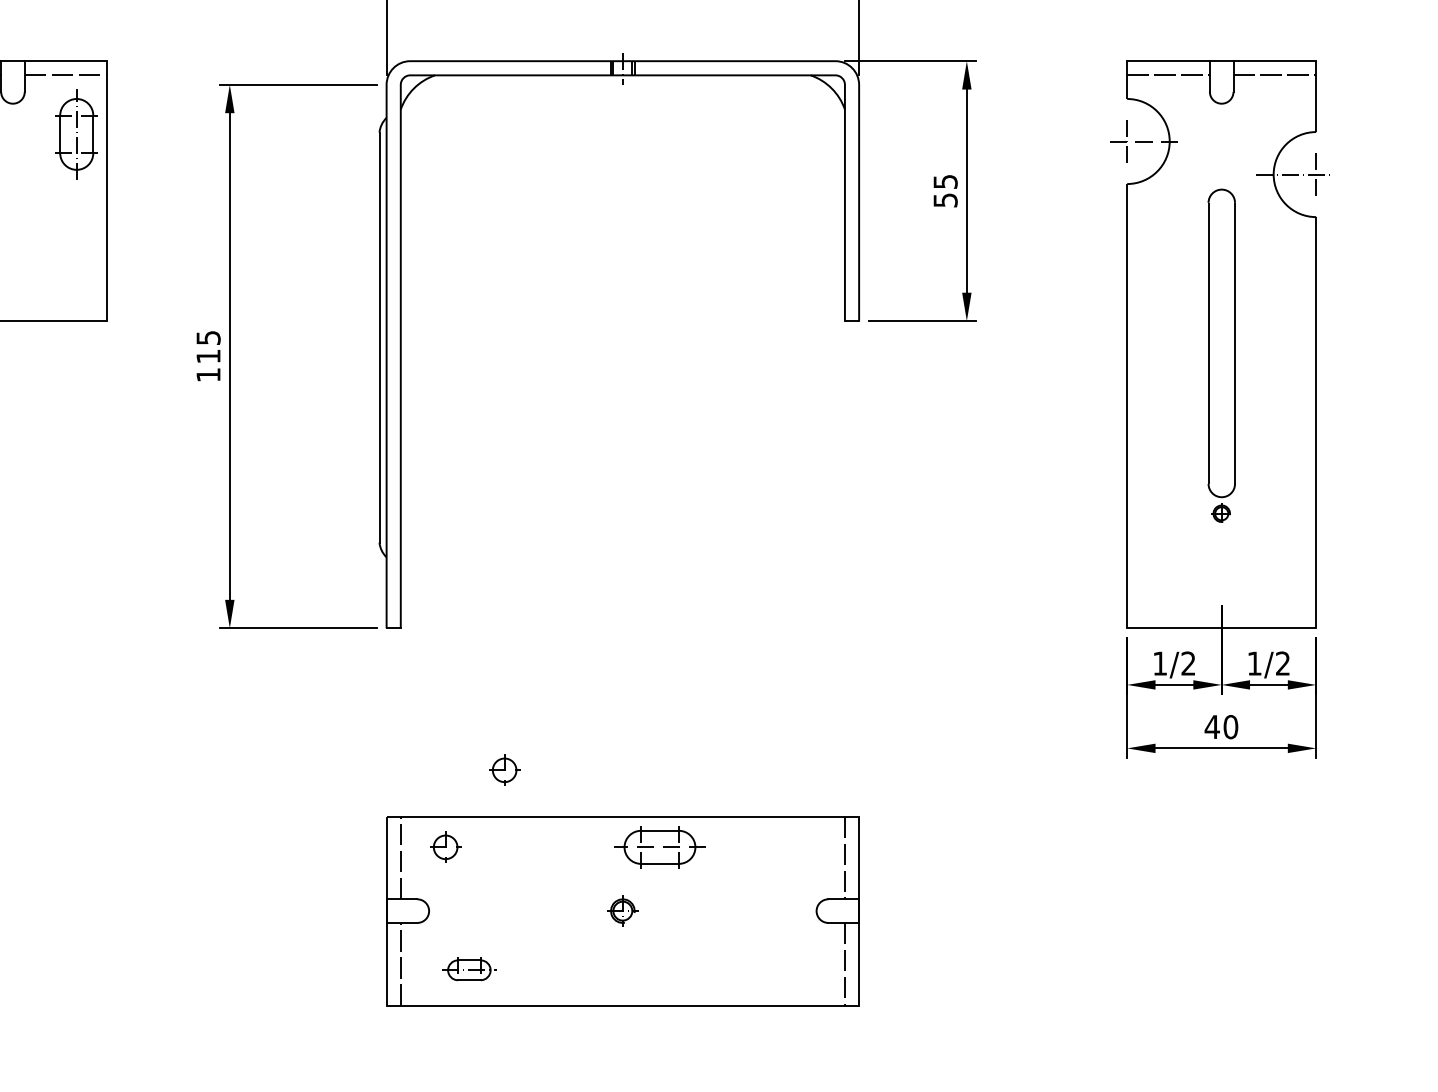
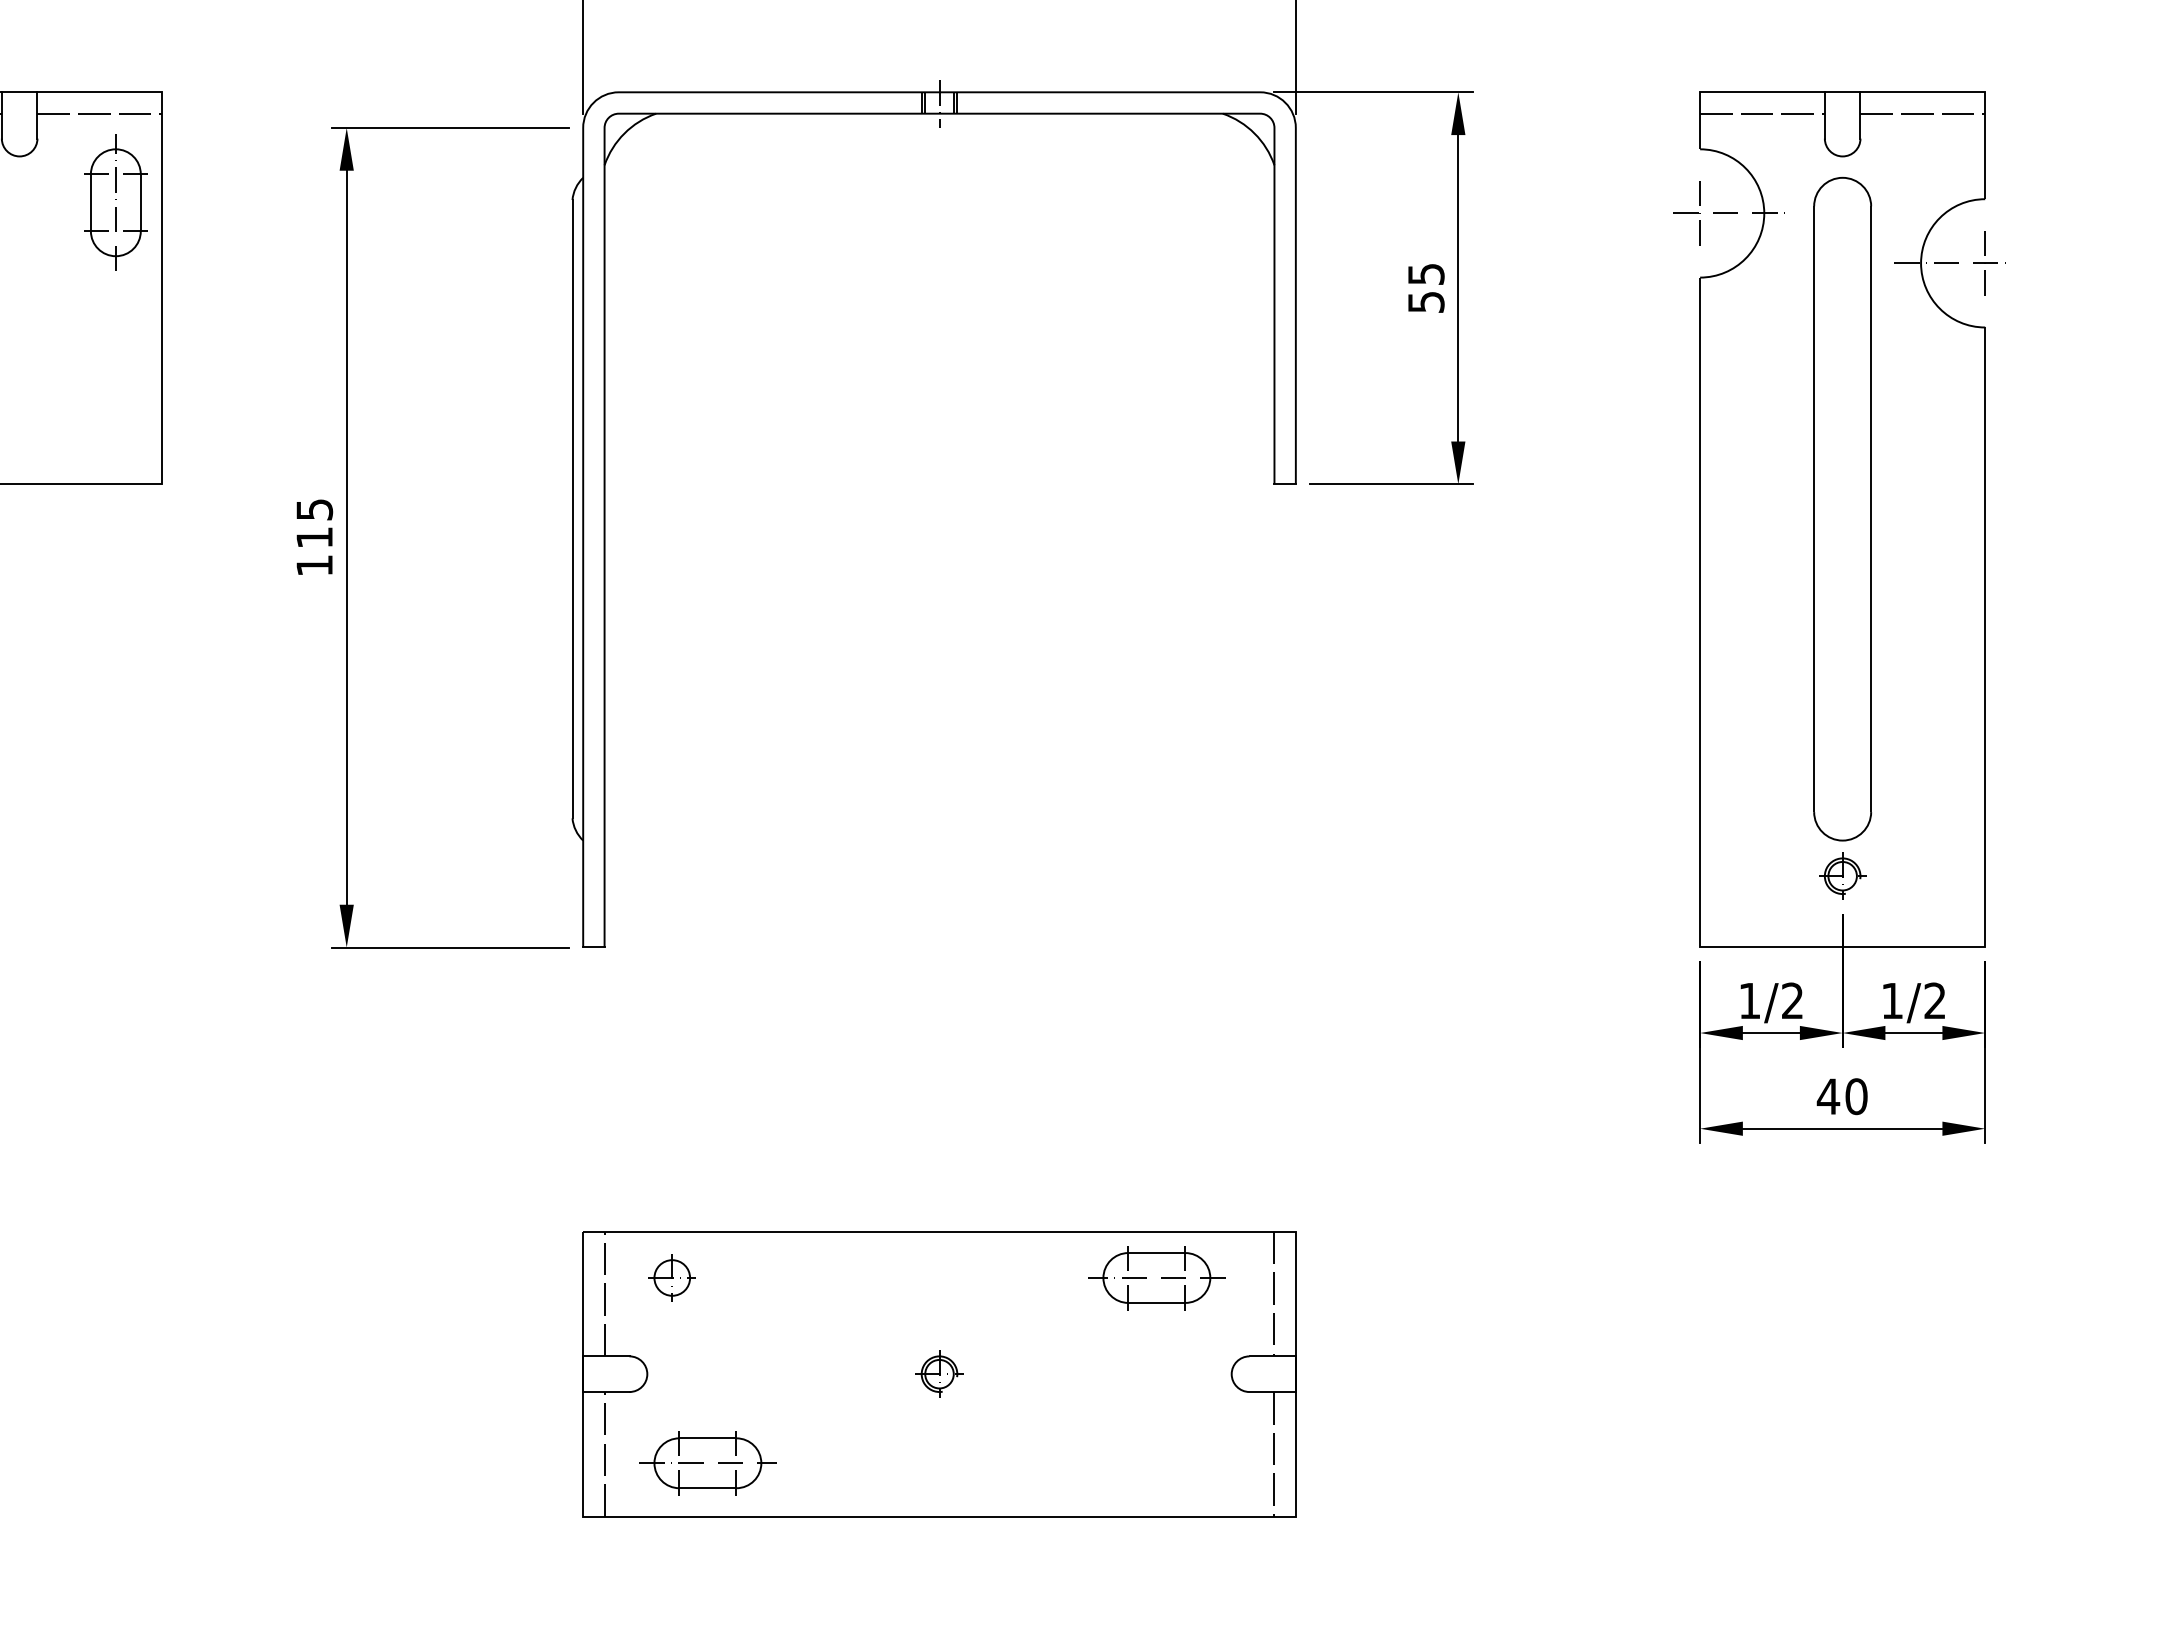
part: (1221, 356) -> (1842, 537), size x1.43
part: (504, 769) -> (760, 1160), removed
part: (659, 847) -> (1156, 1278), moved
part: (469, 970) -> (708, 1463), size x1.67

